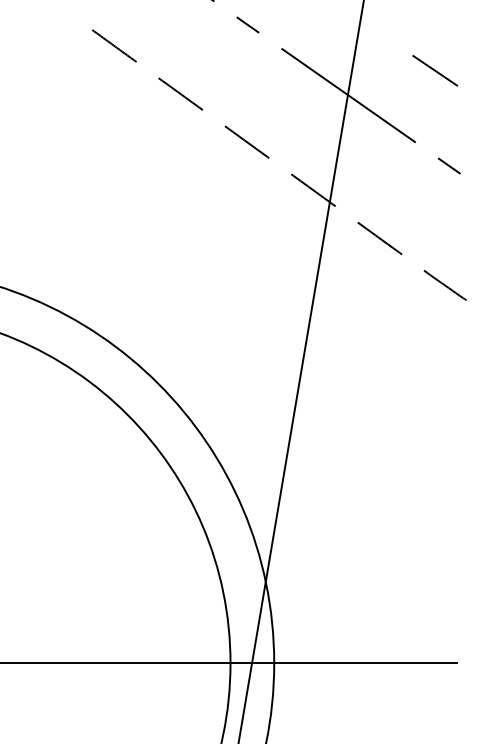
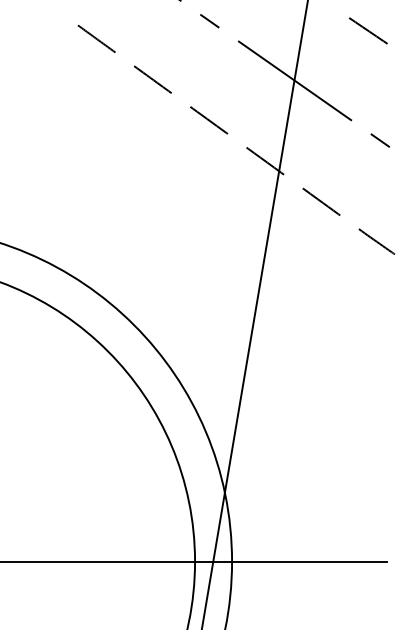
line: (435, 70) -> (368, 30), moved

